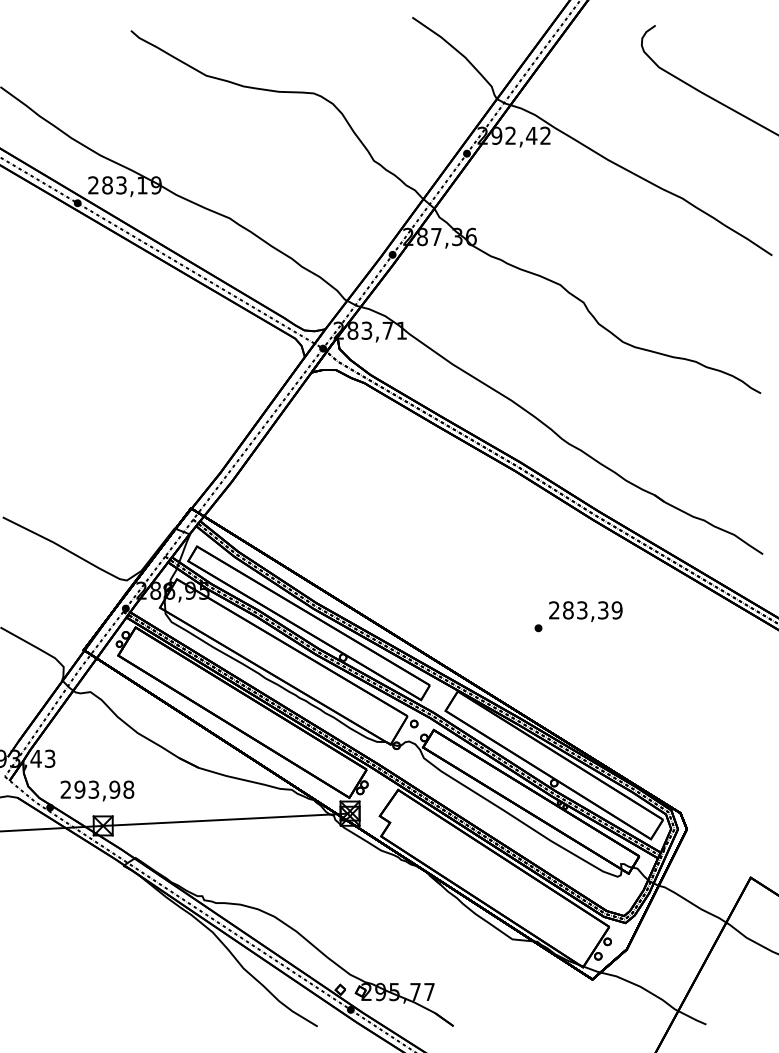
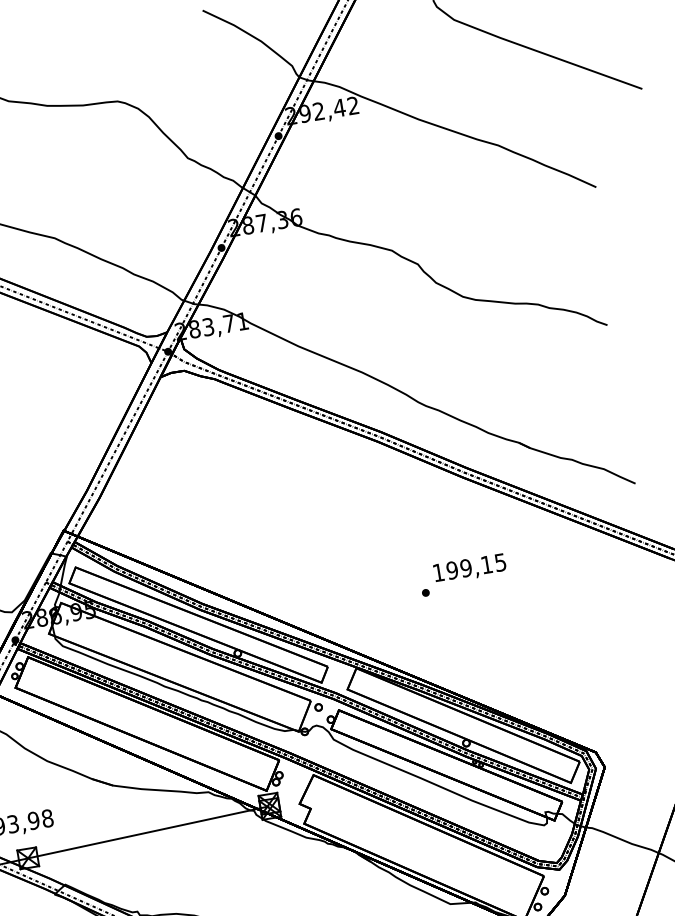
text: (585, 610) -> (469, 567), 283,39 -> 199,15

